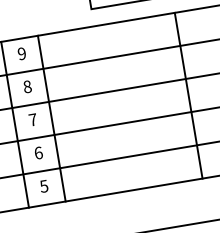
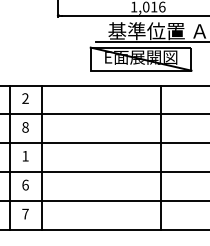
text: (21, 53) -> (25, 98), 9 -> 2
text: (33, 120) -> (25, 156), 7 -> 1
text: (44, 185) -> (25, 213), 5 -> 7

